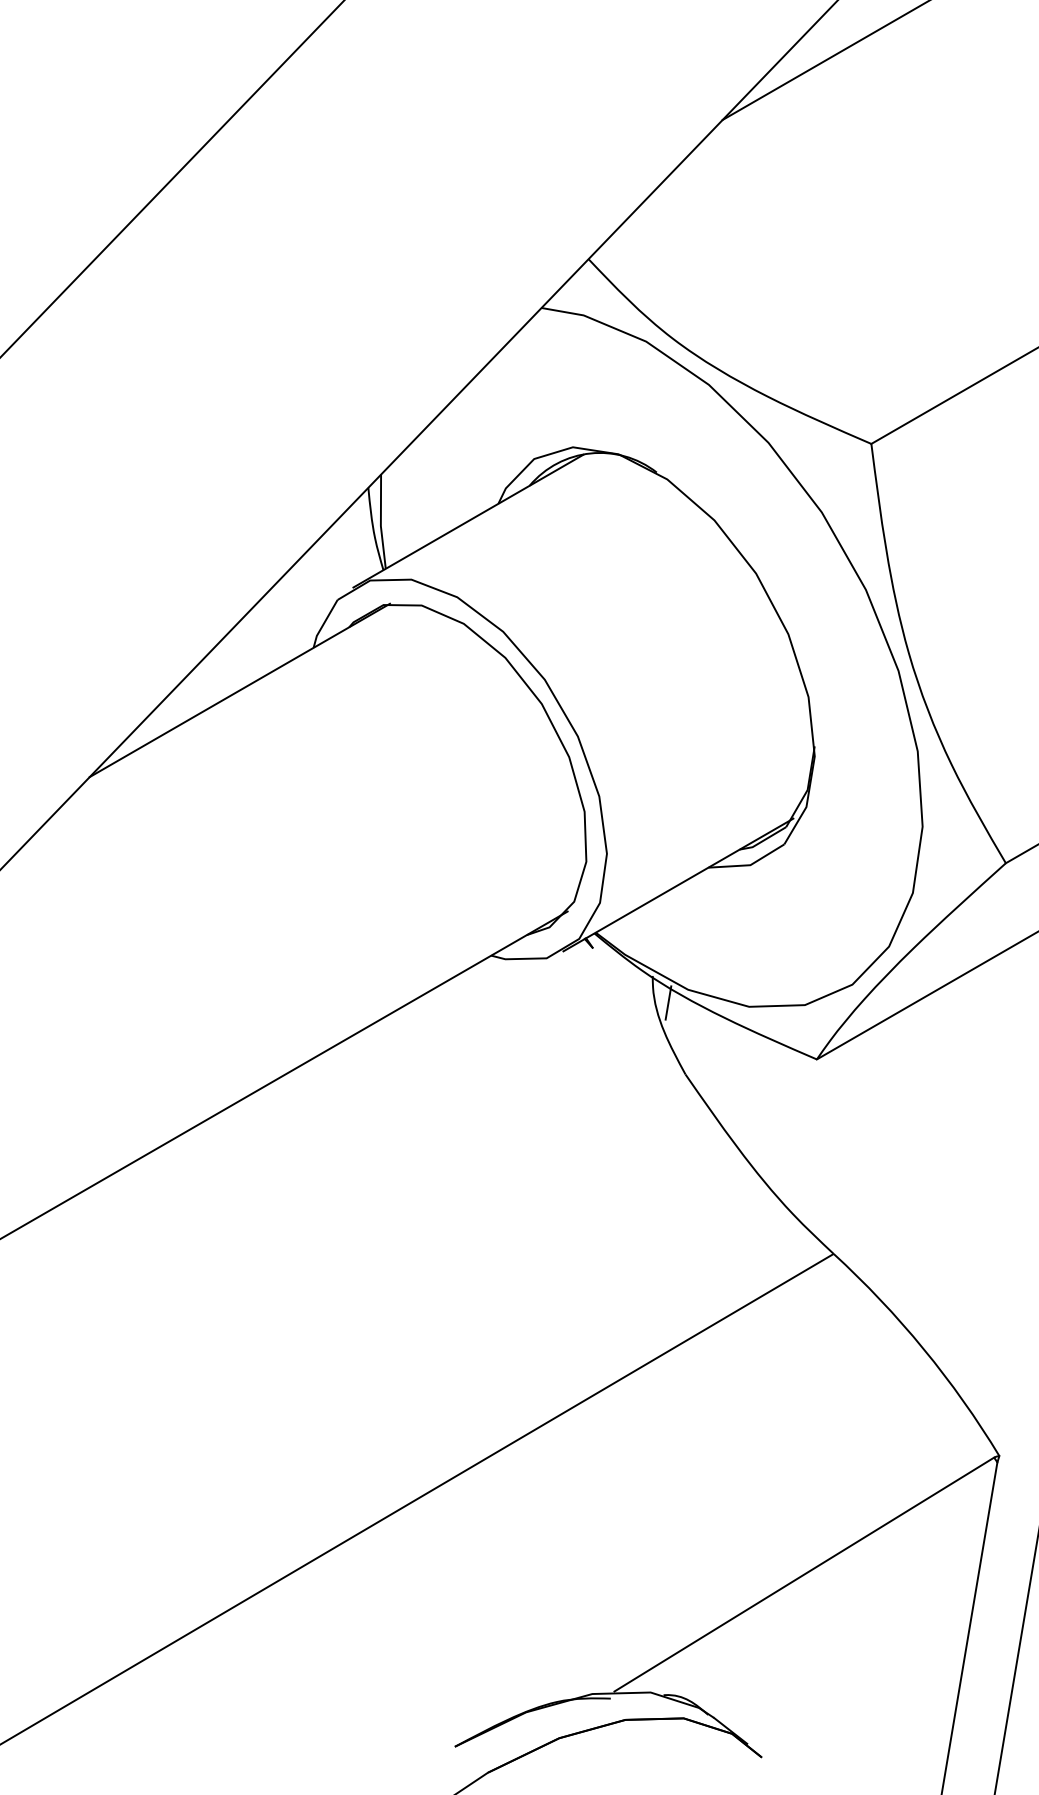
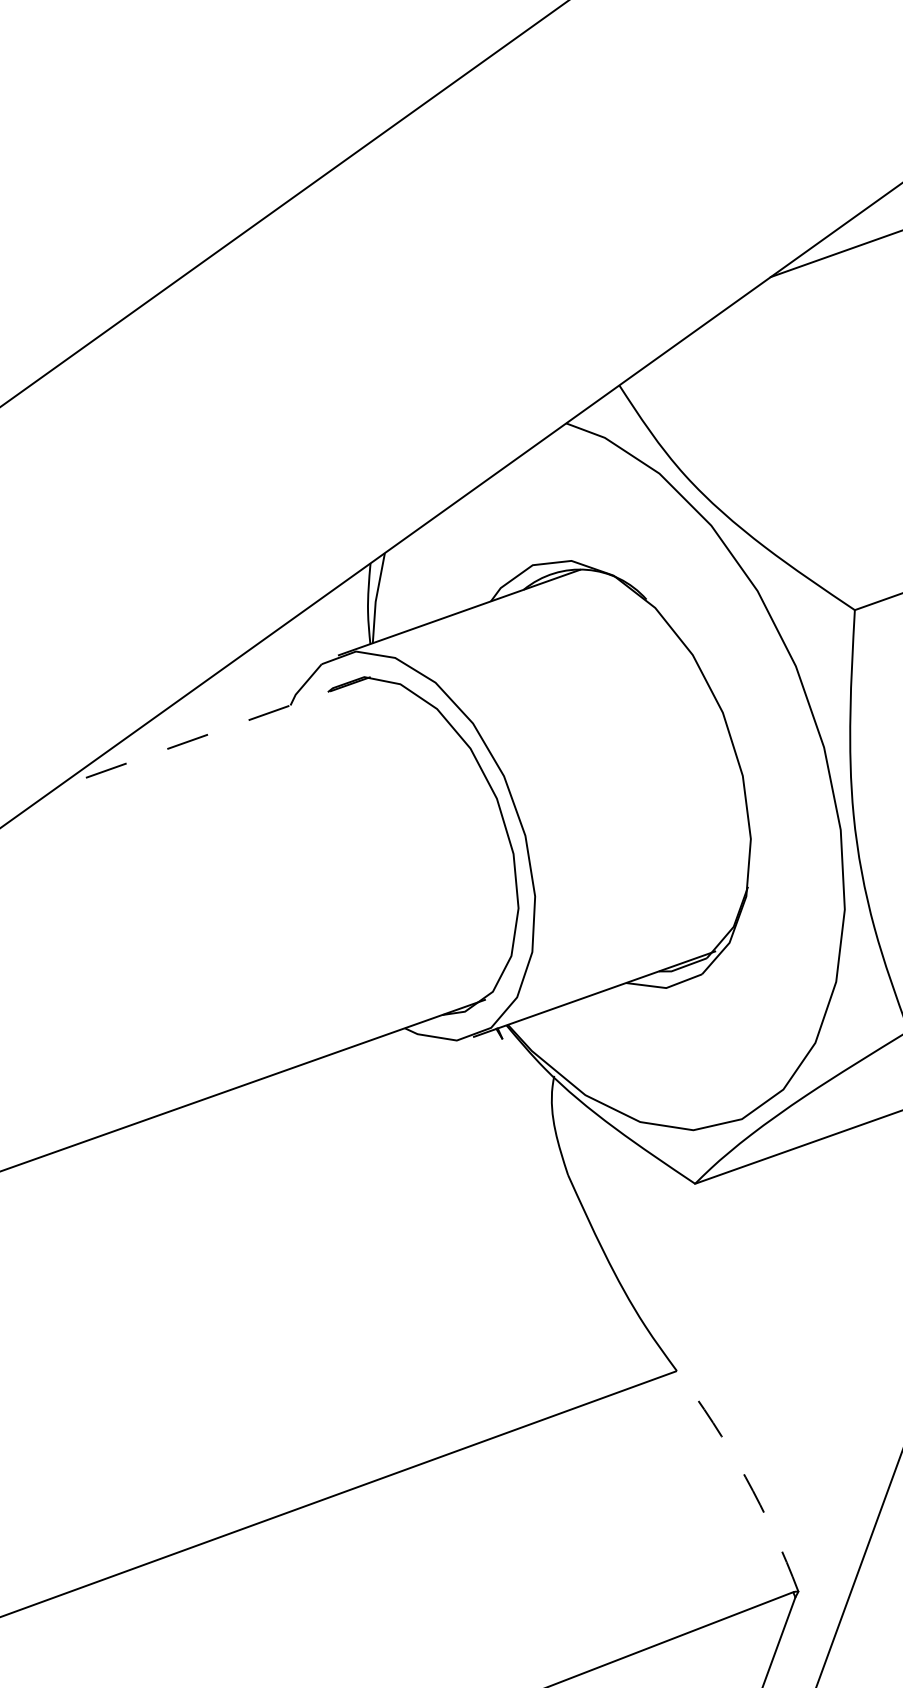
line: (239, 690) -> (212, 732), solid -> dashed
line: (668, 1002) -> (564, 1103), removed
arc: (923, 1349) -> (745, 1477), solid -> dashed

